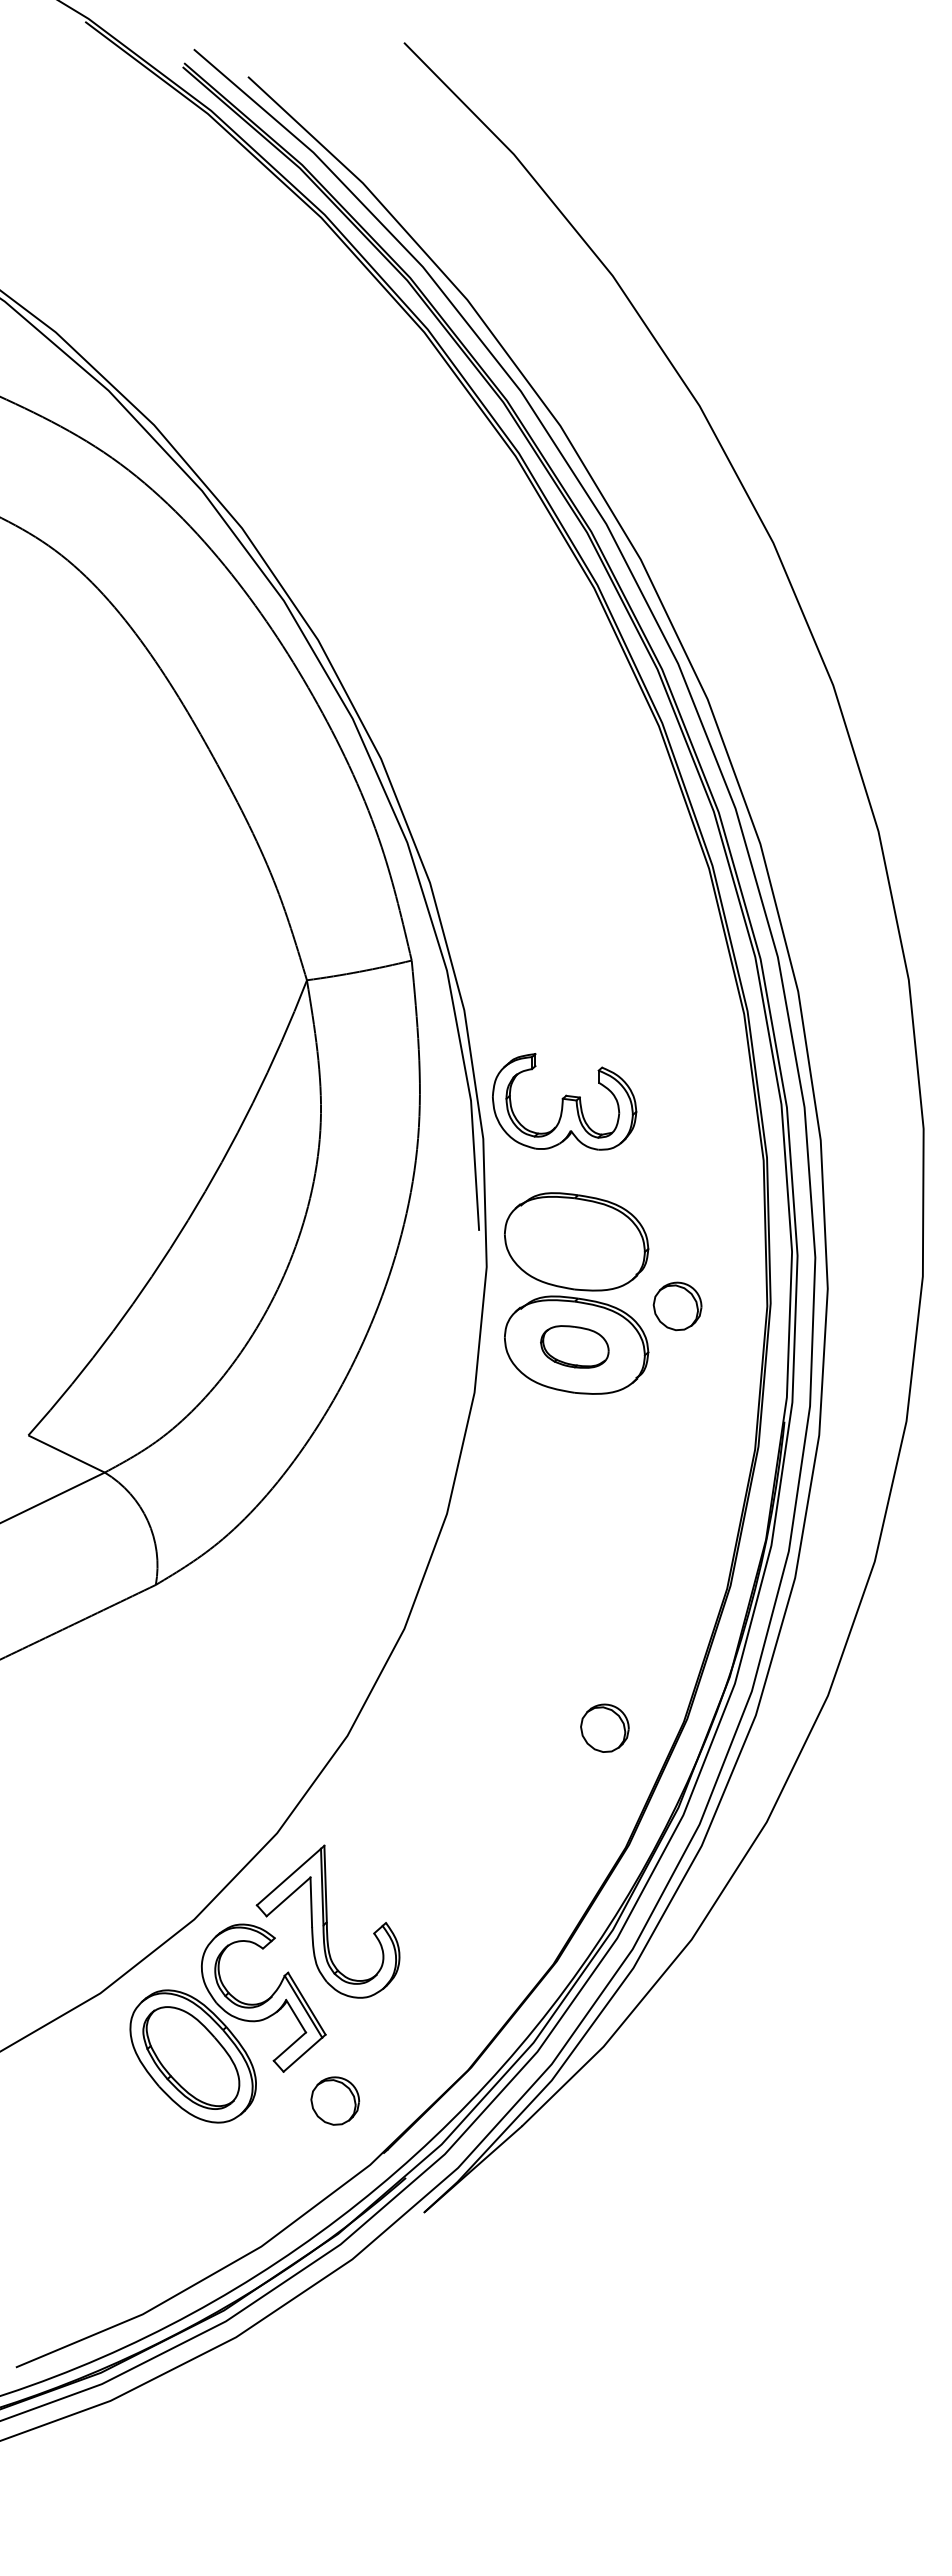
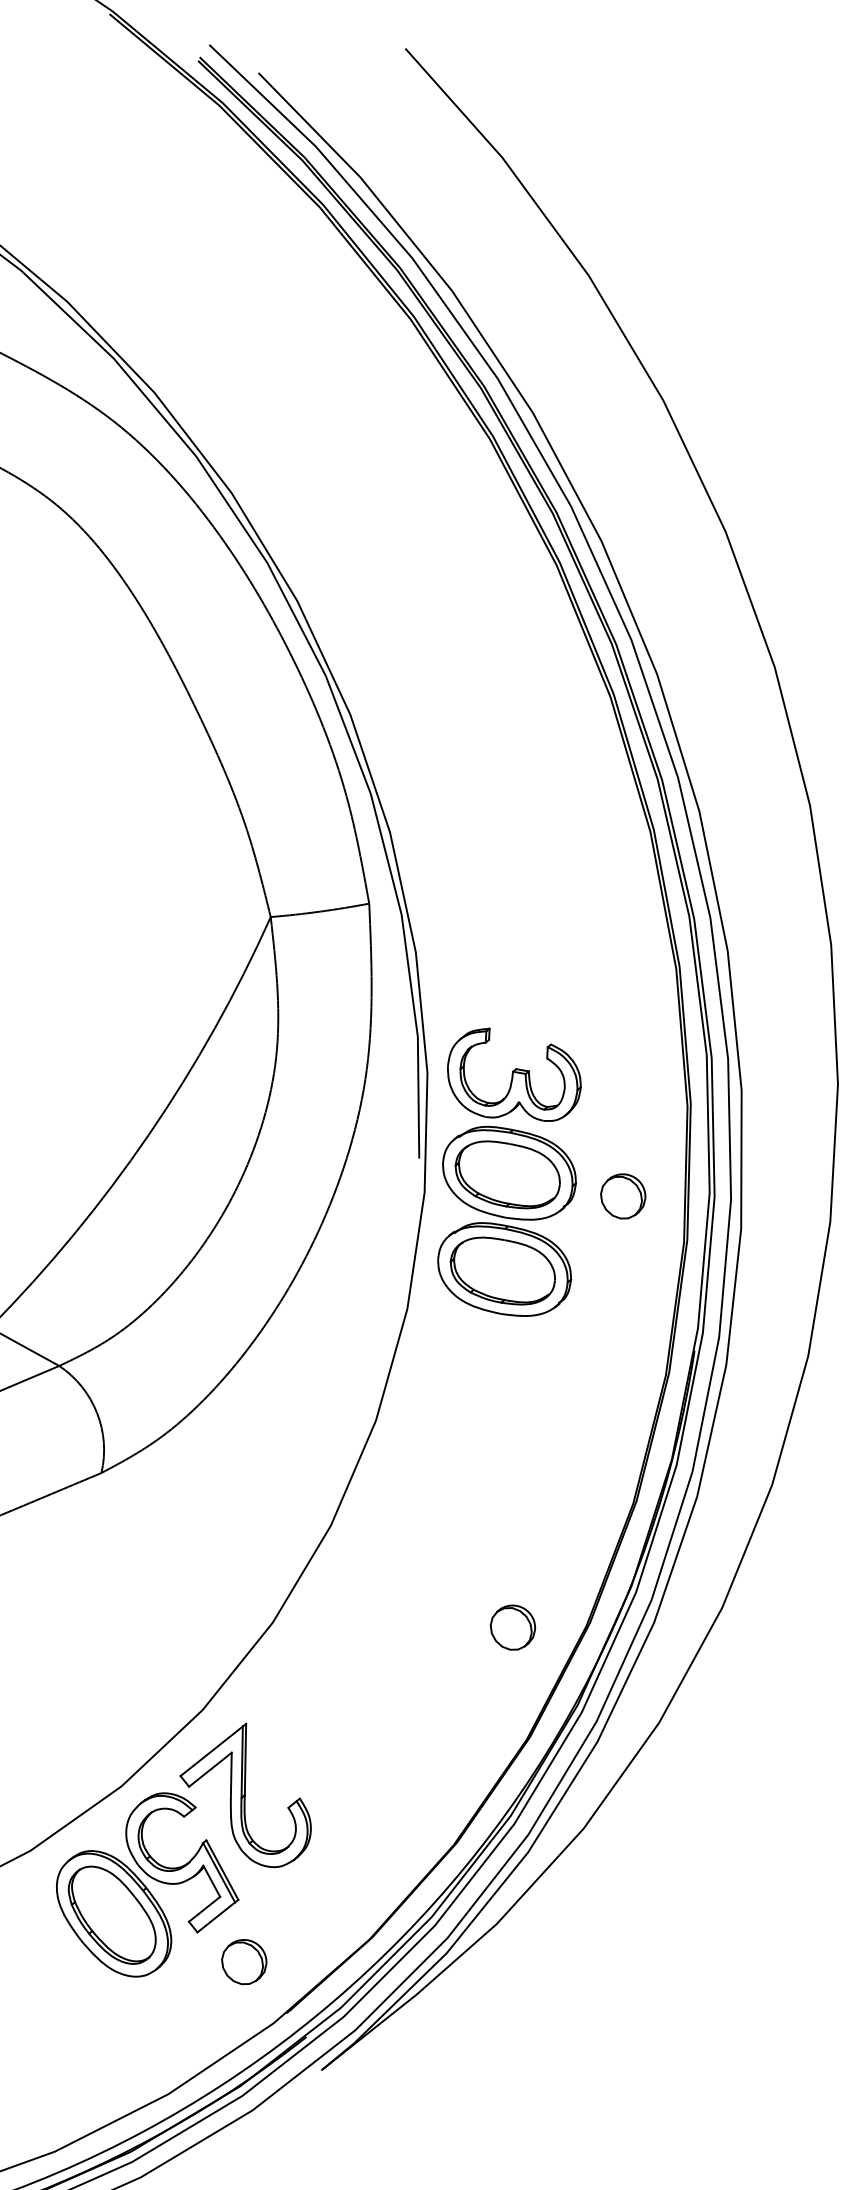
part: (564, 1101) -> (514, 1074), moved
part: (574, 1243) -> (507, 1174), added
part: (677, 1306) -> (623, 1196), moved
part: (574, 1346) -> (502, 1270), size x1.67

